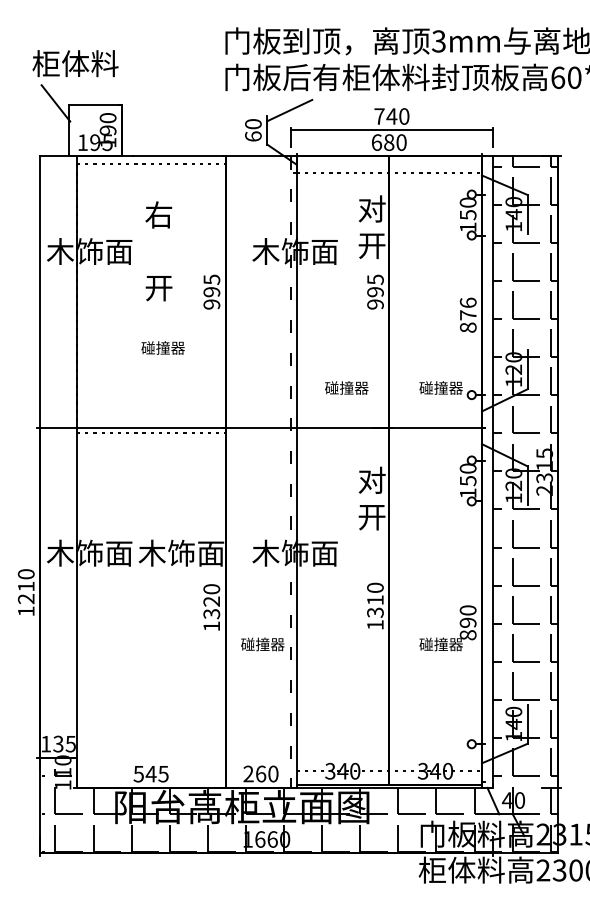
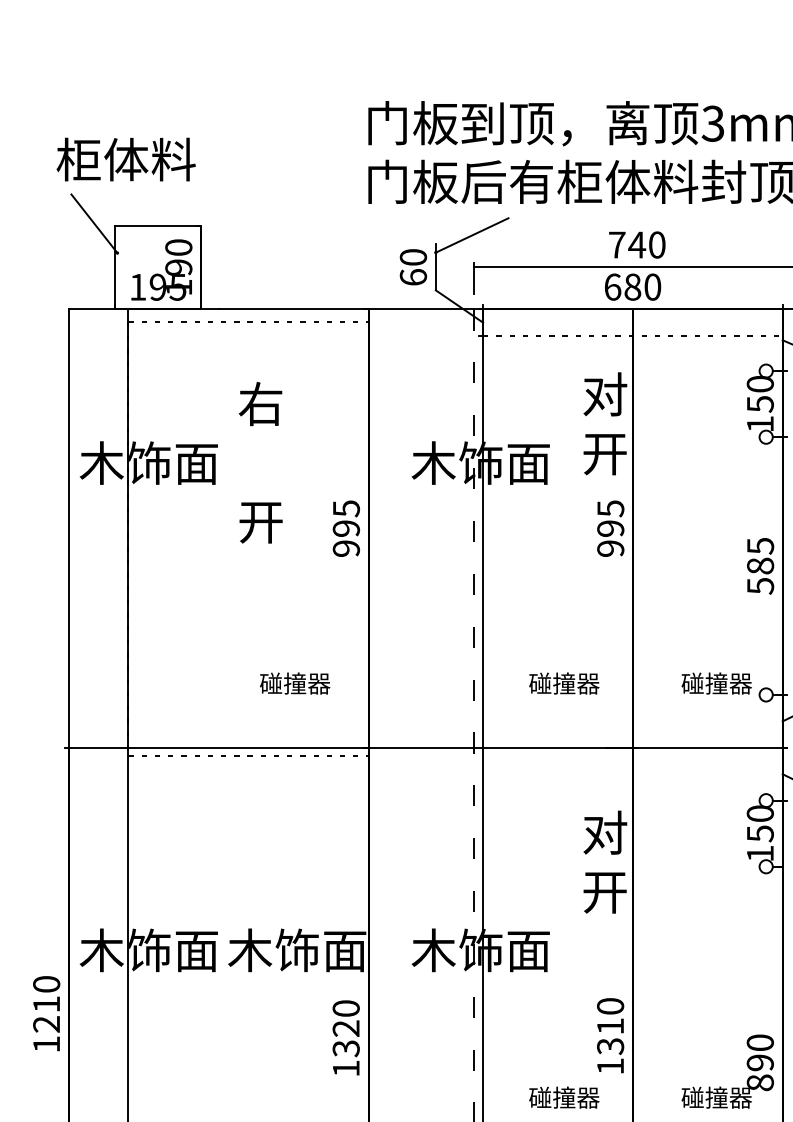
text: (467, 314) -> (759, 564), 876 -> 585
text: (162, 347) -> (294, 682), moved
text: (262, 644) -> (563, 1097), moved

